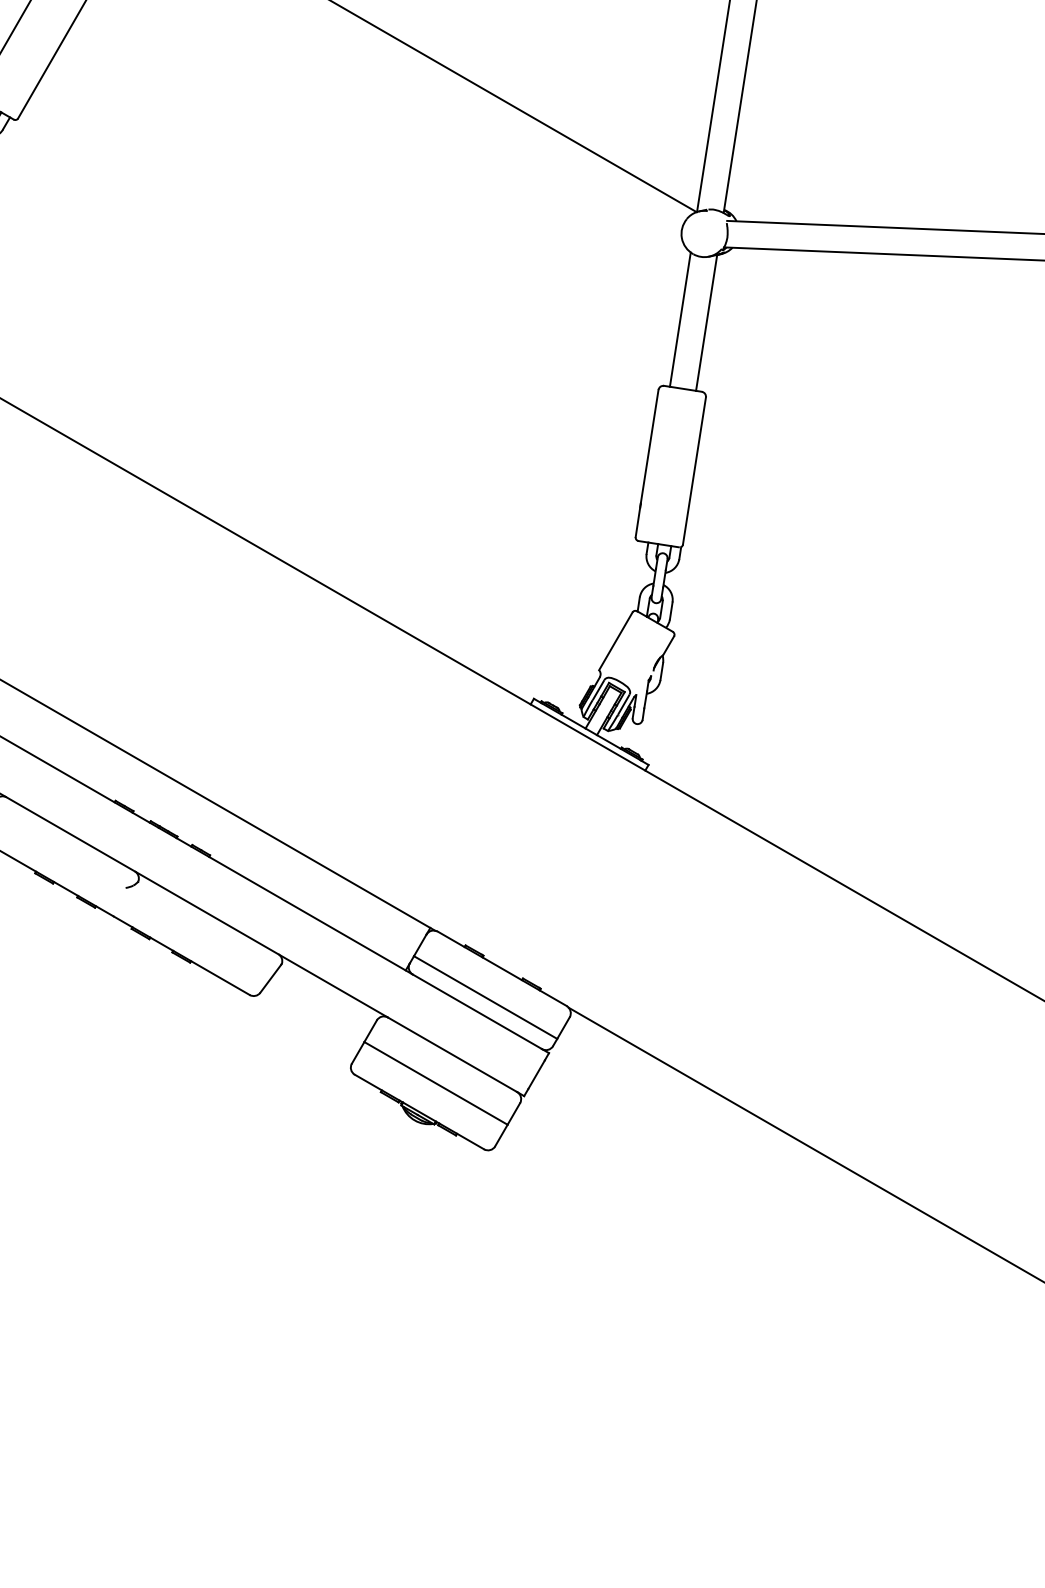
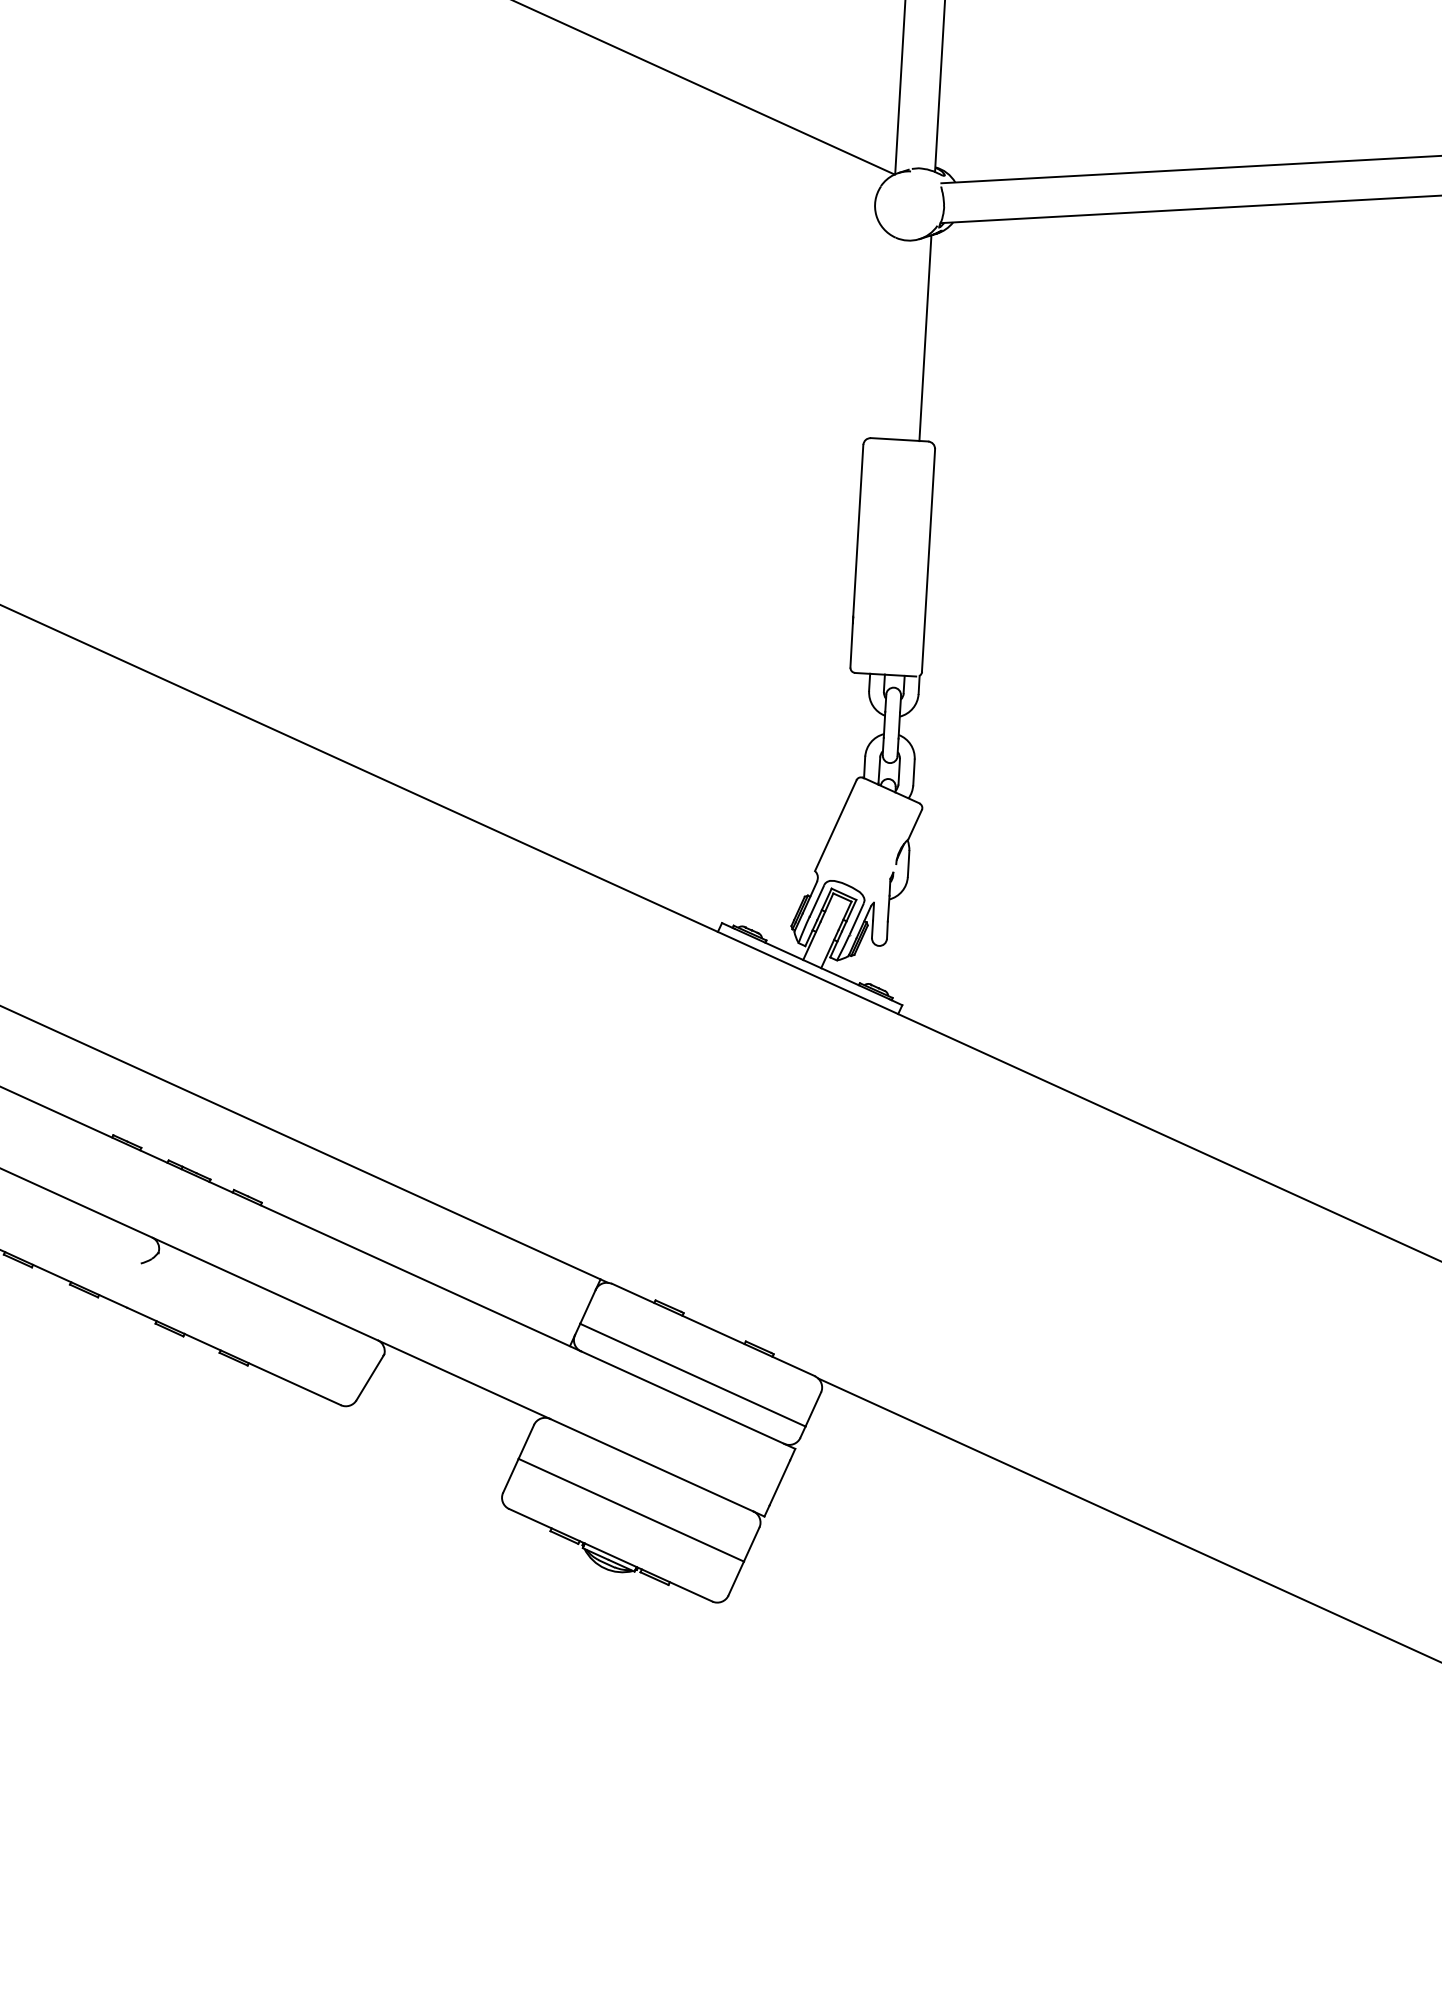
line: (679, 319) -> (884, 336), removed

